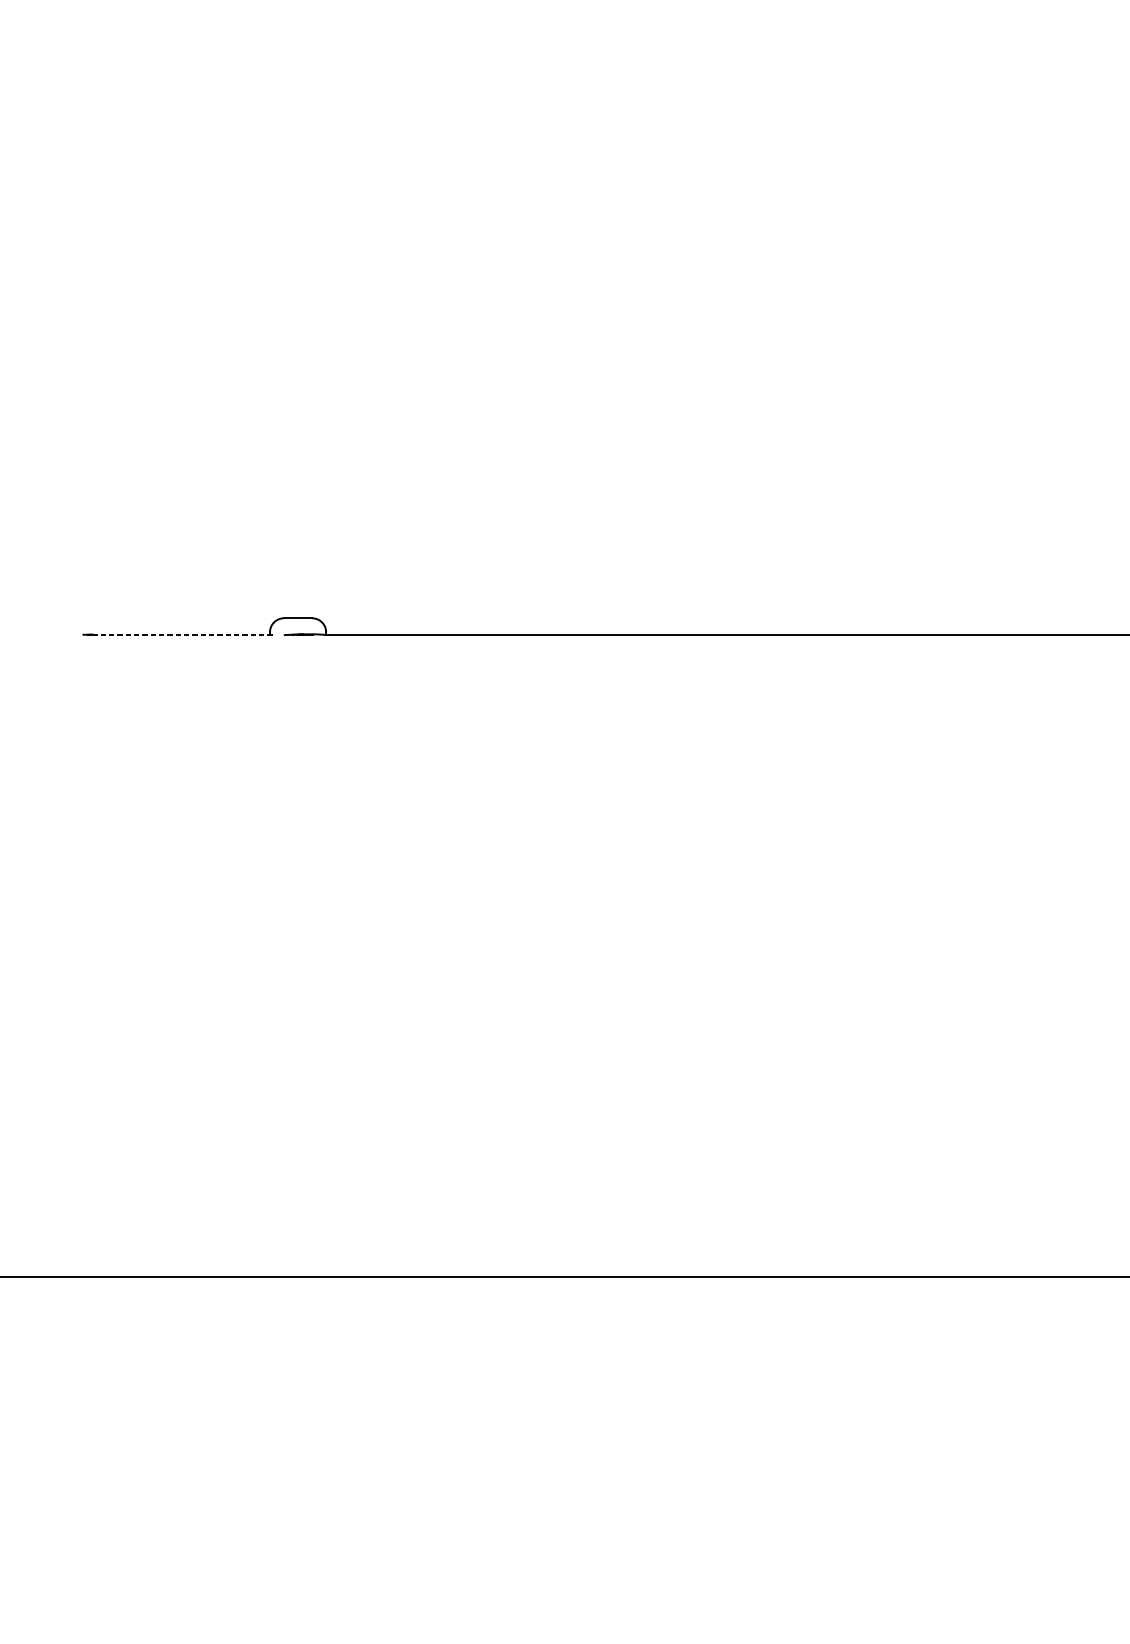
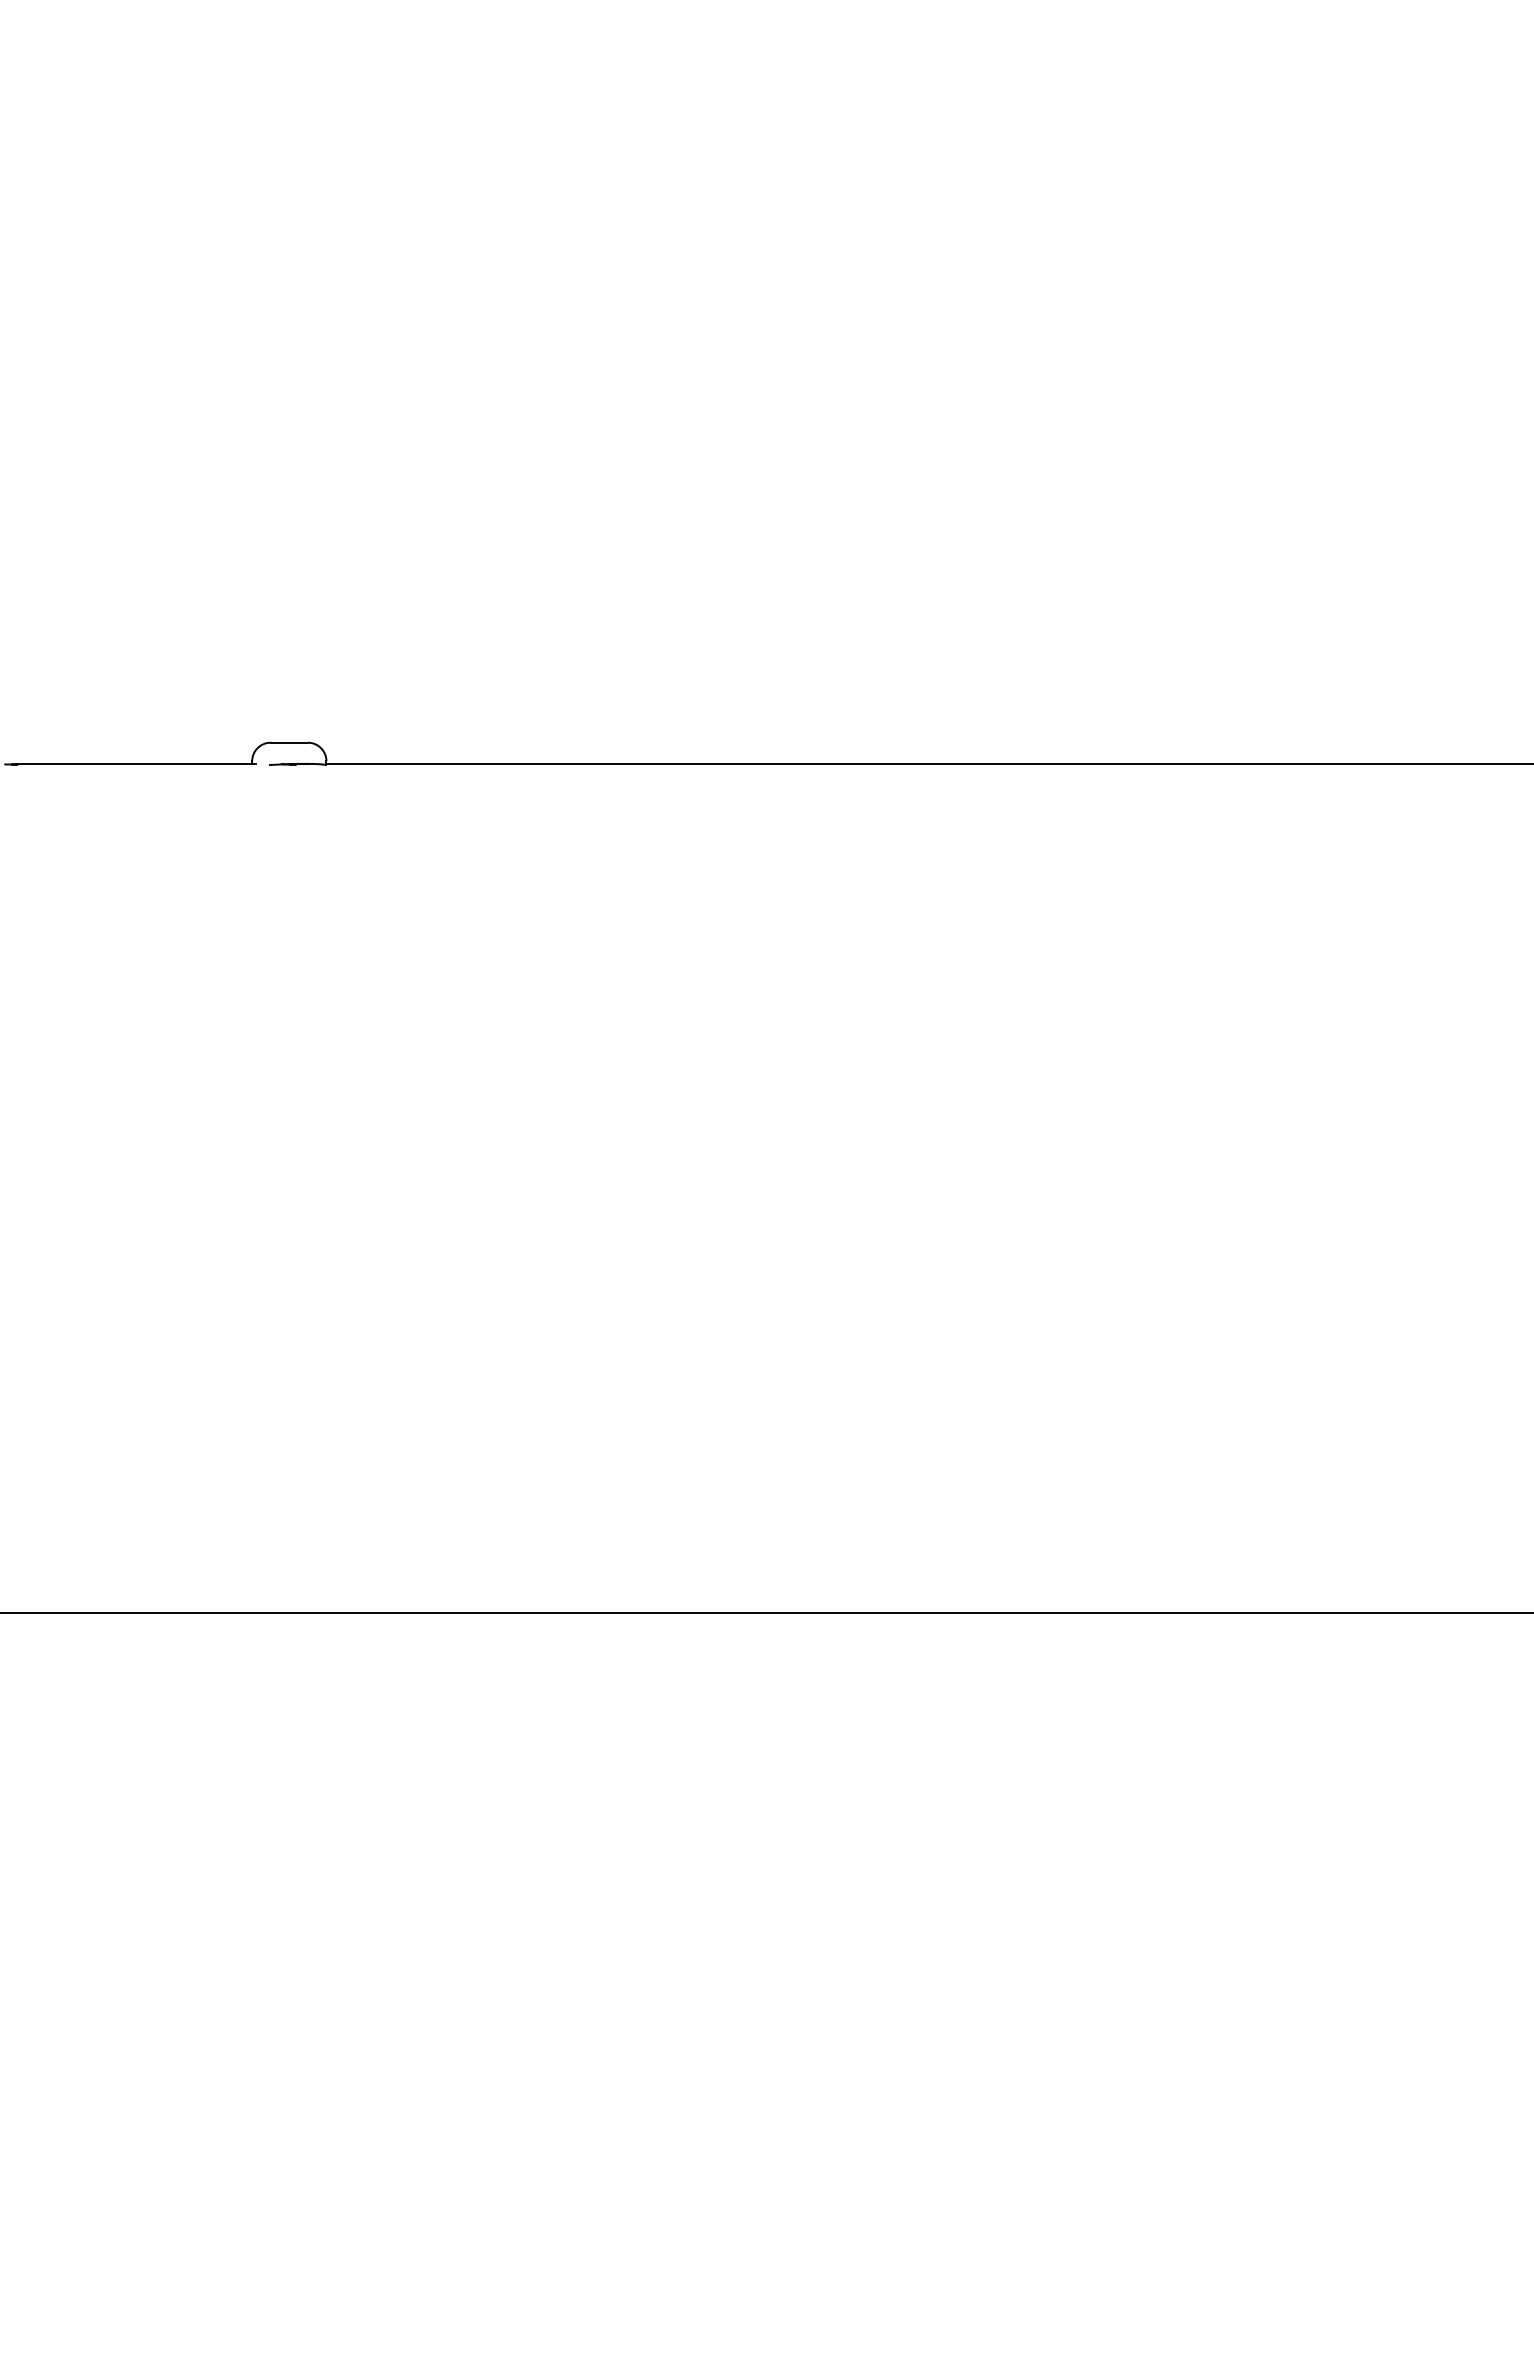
line: (182, 634) -> (136, 764), dashed -> solid

